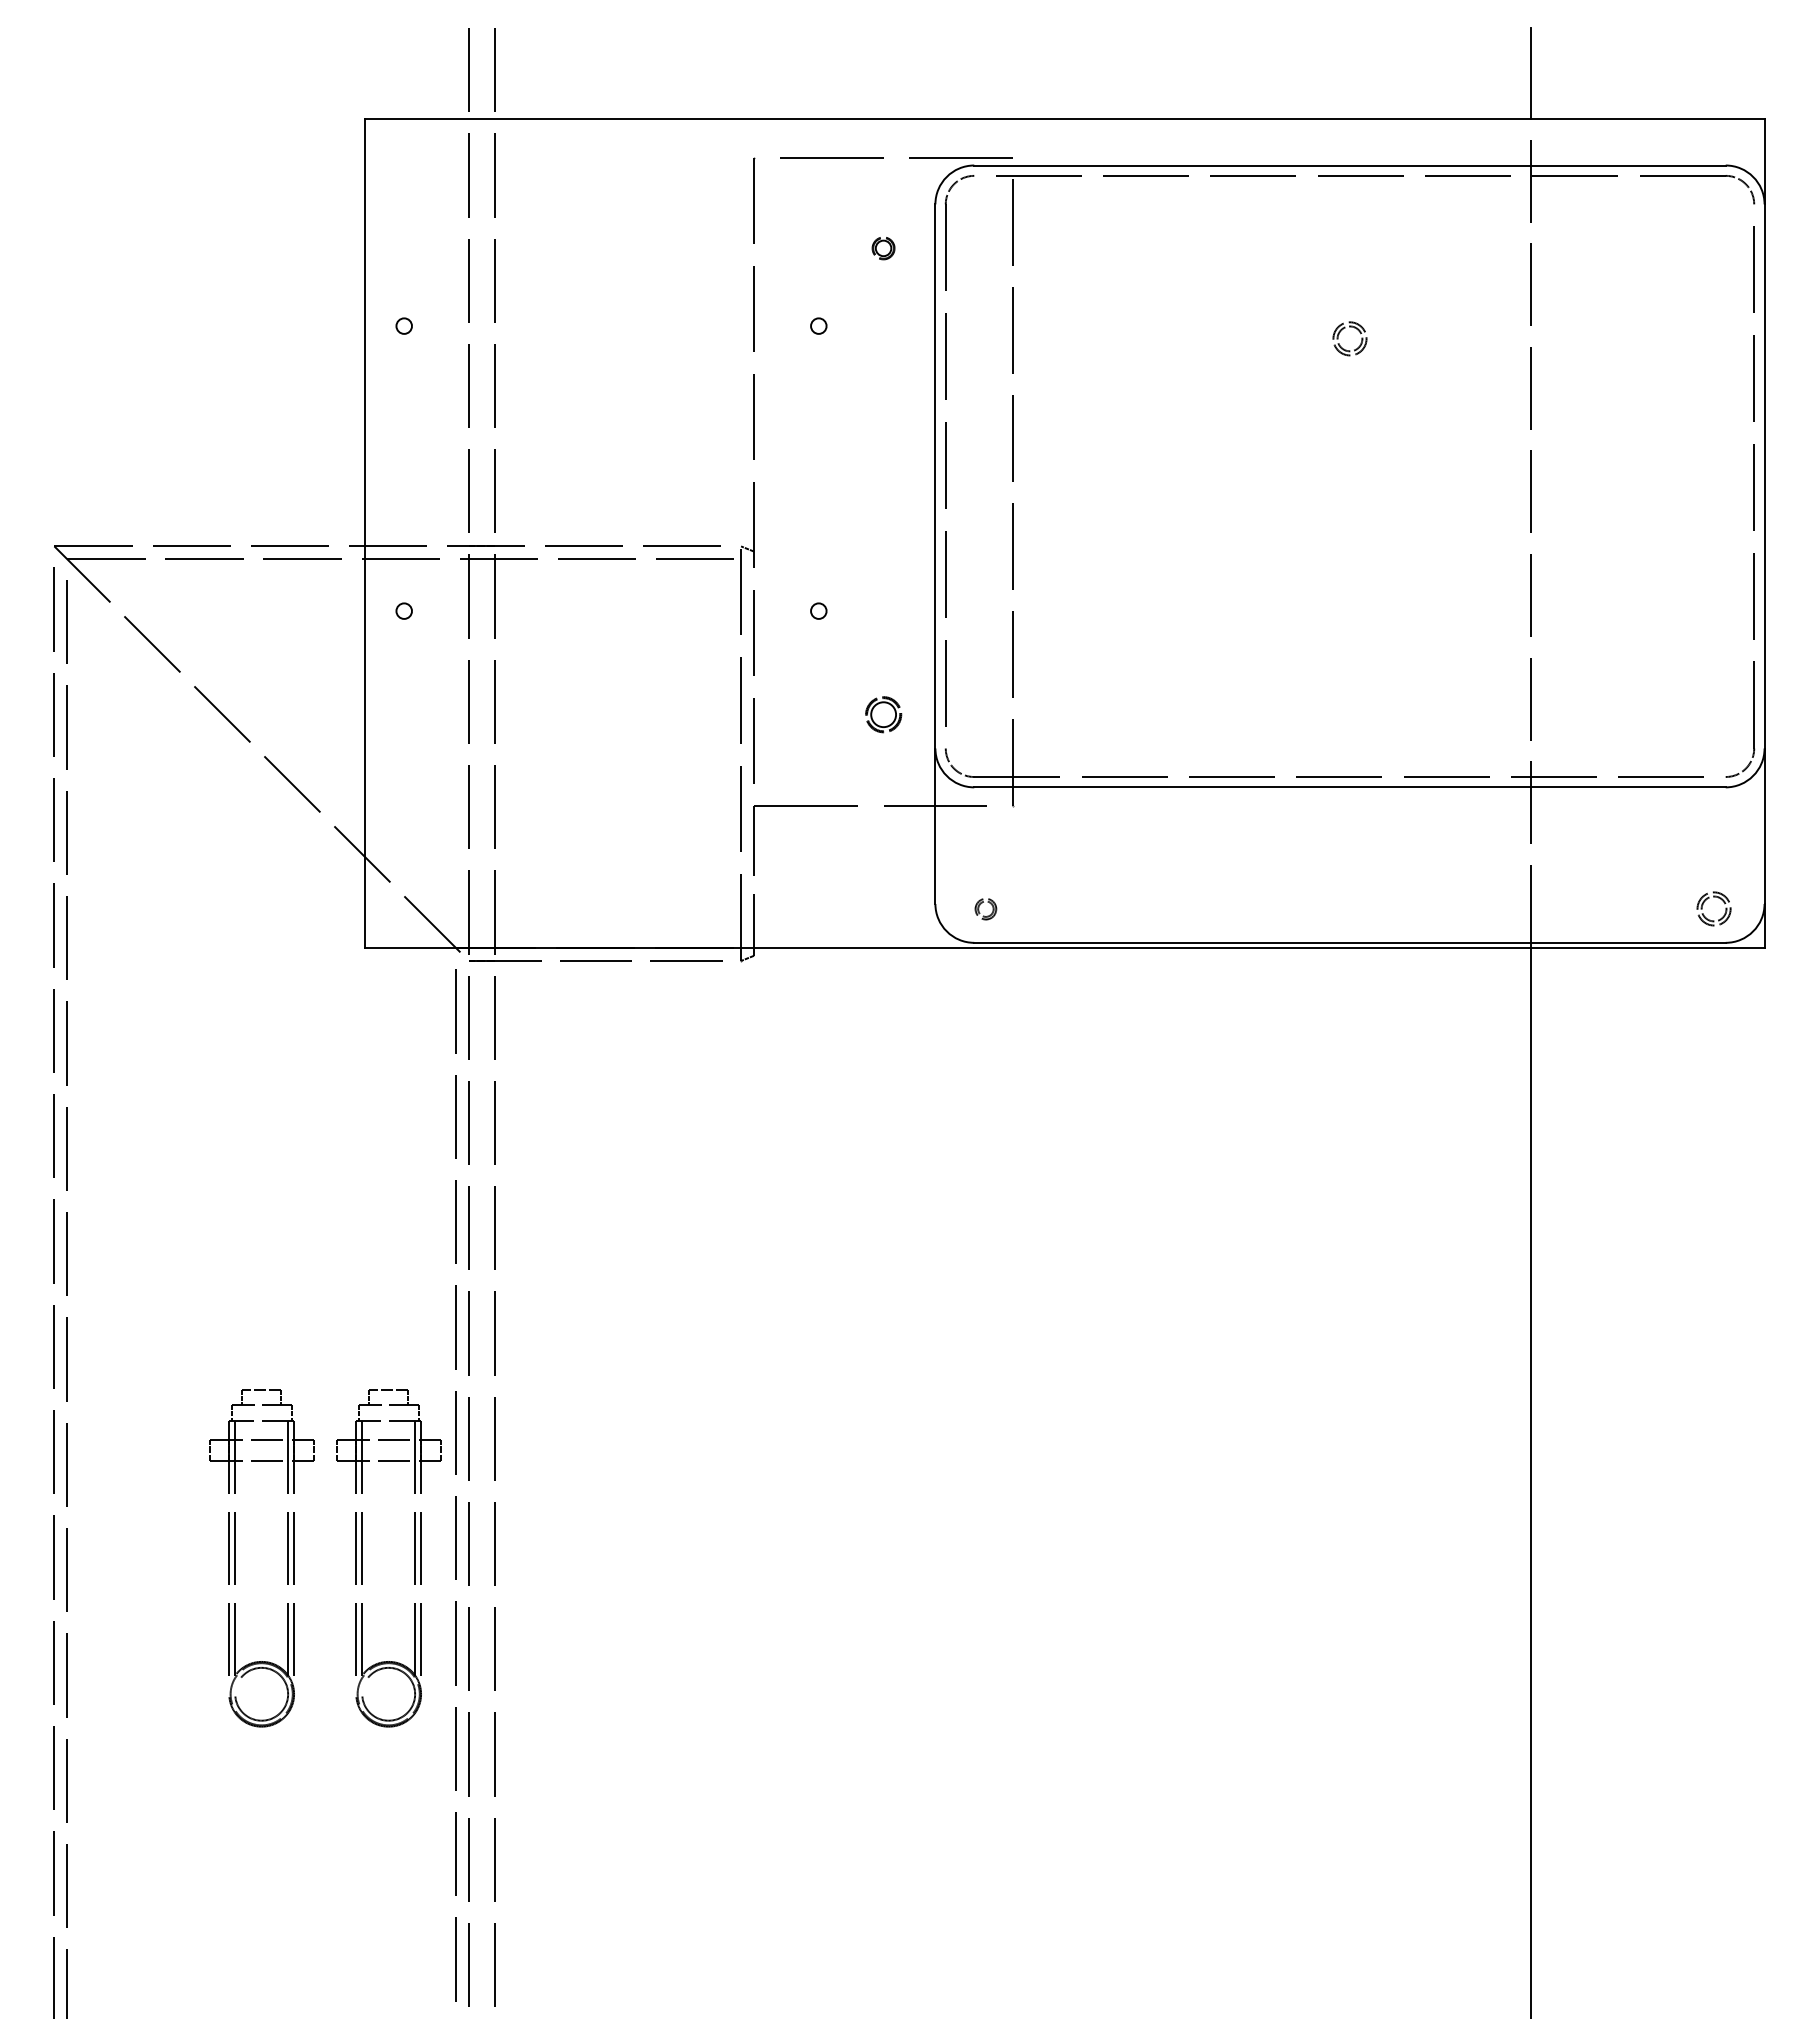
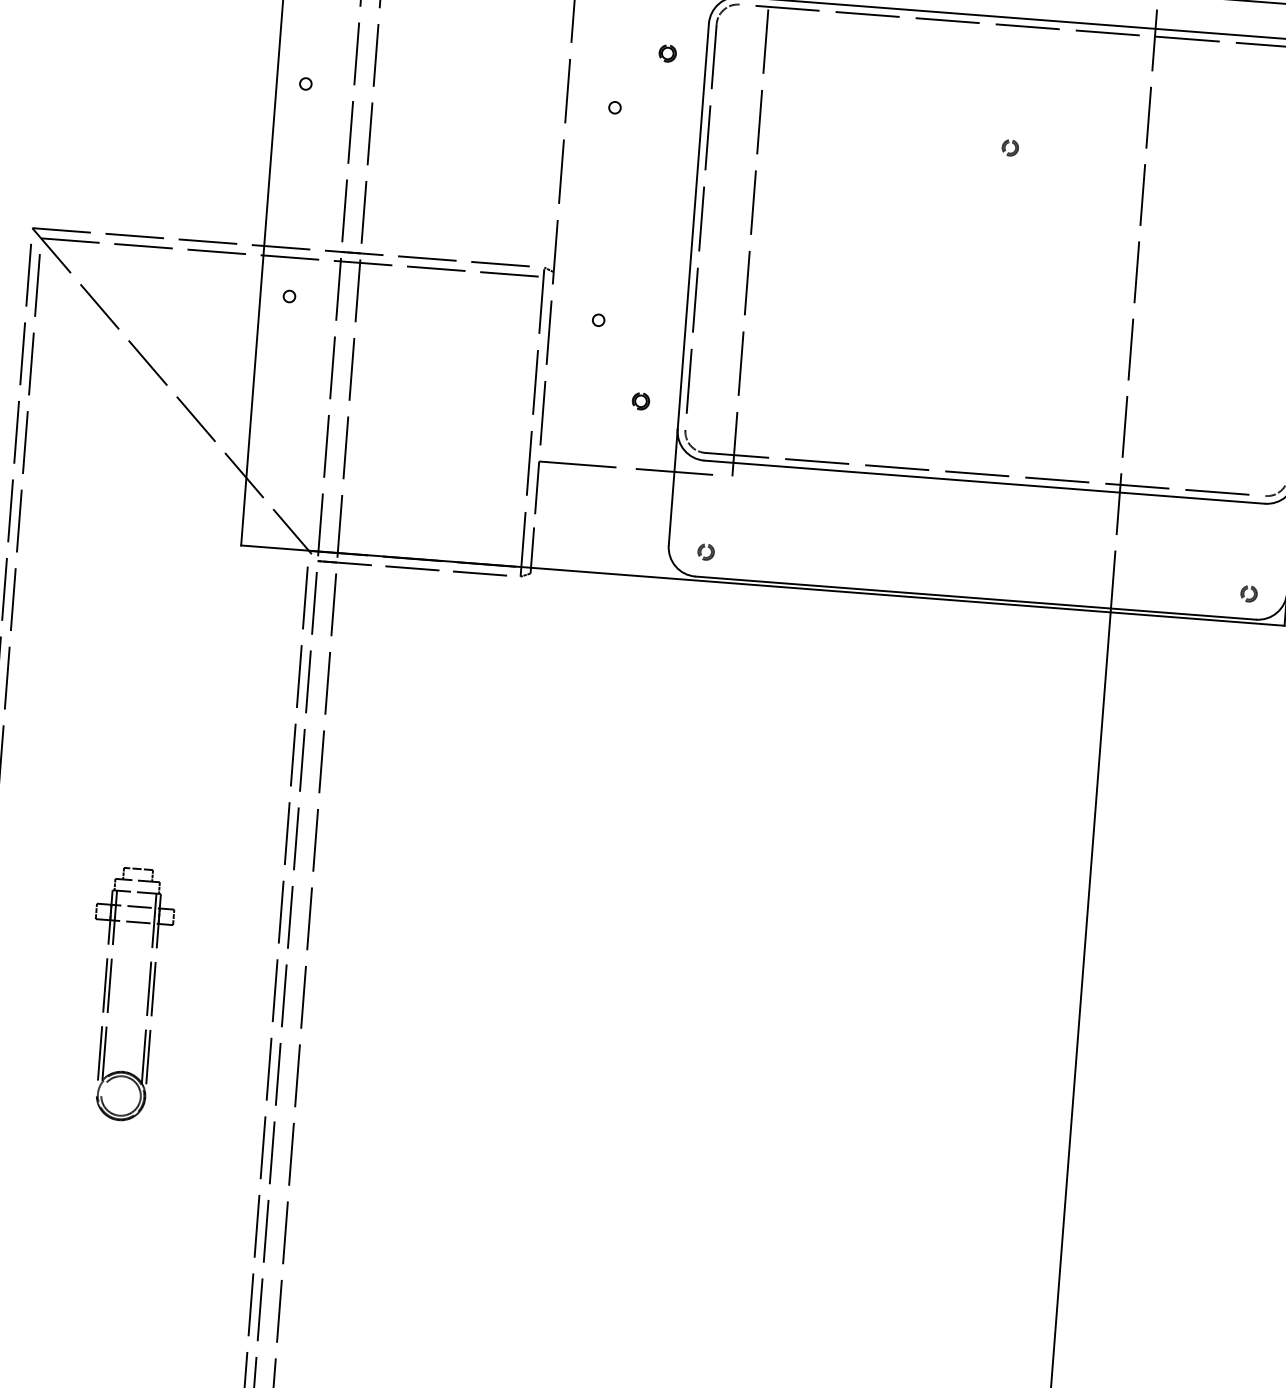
part: (1349, 339) -> (1009, 148), size x0.62
part: (883, 714) -> (640, 401), size x0.62
part: (1713, 909) -> (1248, 594), size x0.62
part: (362, 1558) -> (204, 1000), removed

